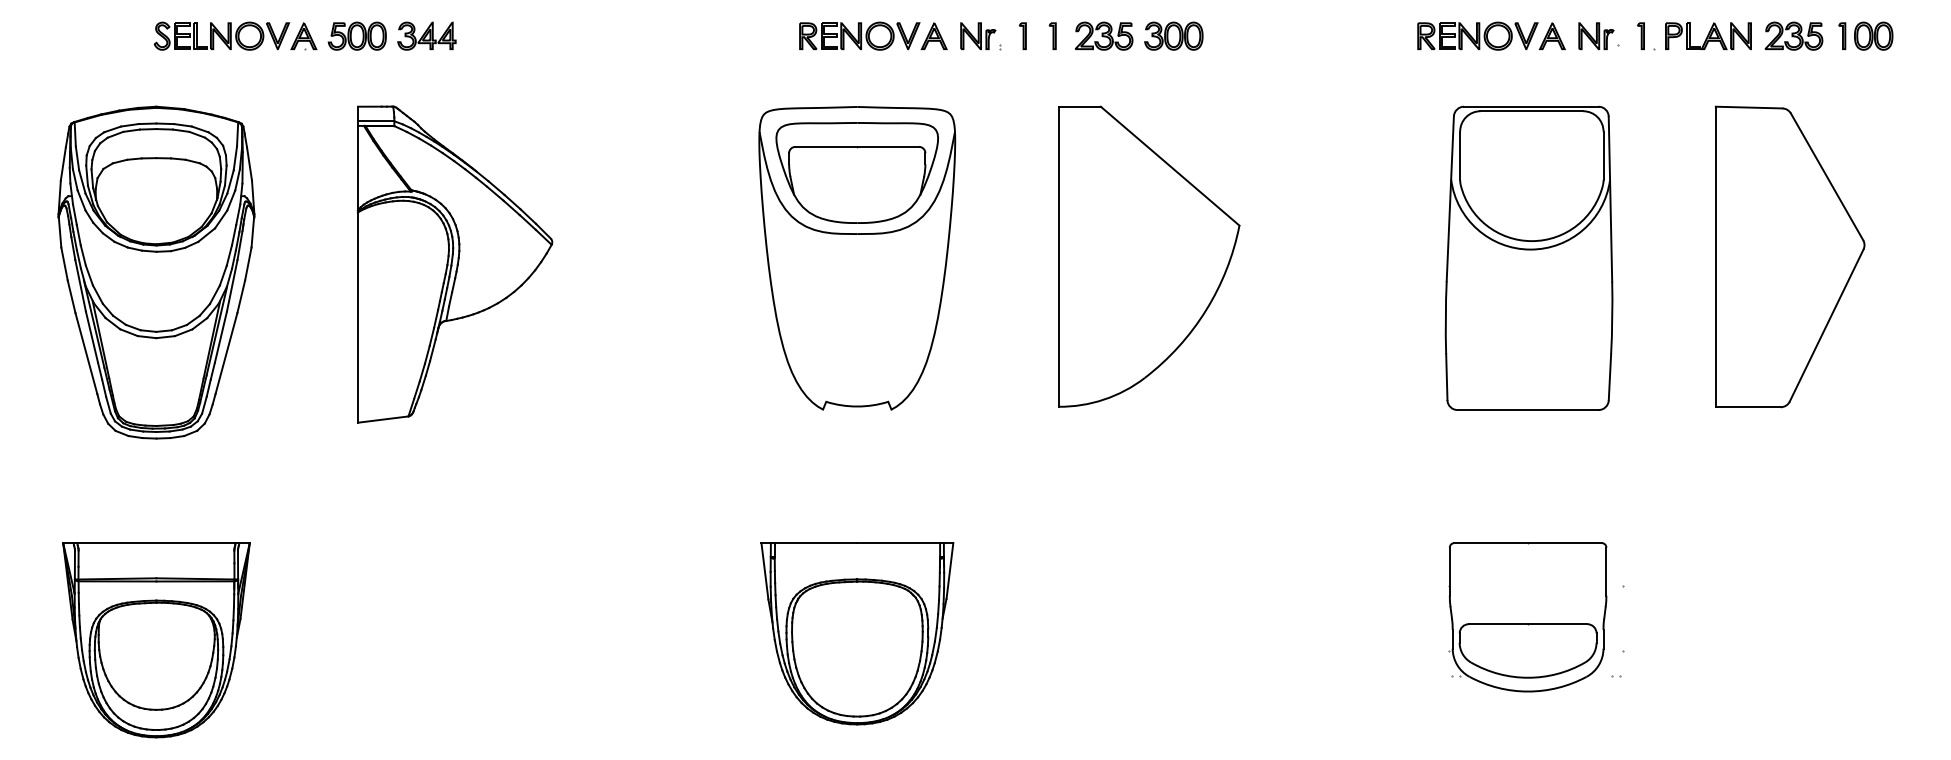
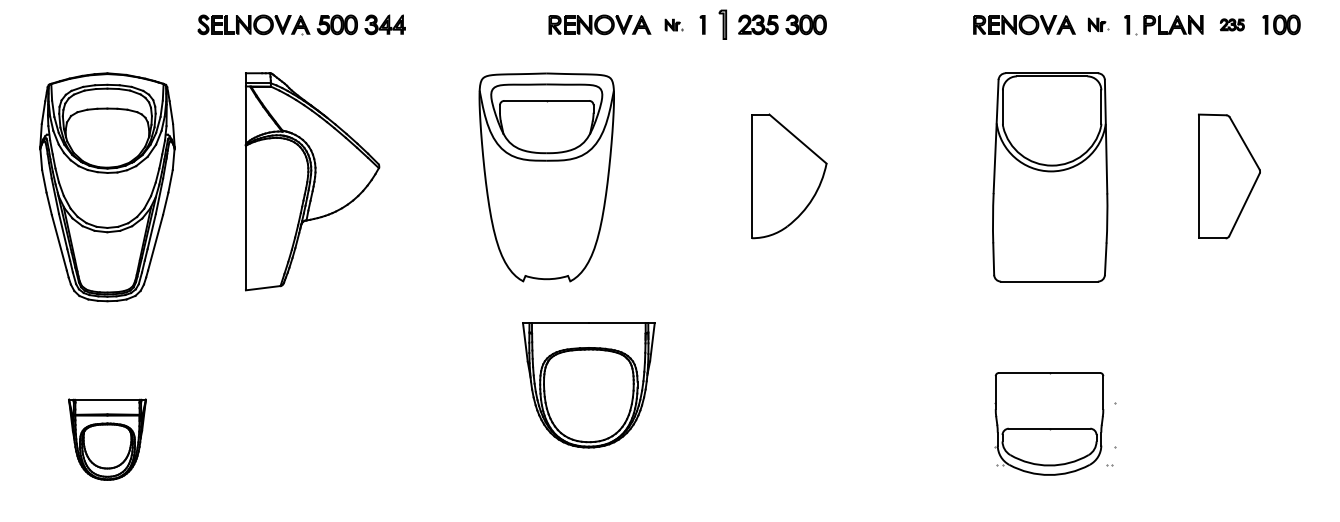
part: (305, 35) -> (301, 24), moved
part: (1053, 35) -> (723, 24), size x1.6
part: (1599, 35) -> (1098, 24), size x0.7
part: (1794, 35) -> (1232, 24), size x0.6
part: (980, 37) -> (673, 25), size x0.6
part: (1149, 256) -> (789, 176), size x0.6
part: (1790, 256) -> (1229, 176), size x0.6
part: (856, 258) -> (546, 177), moved
part: (856, 634) -> (588, 385), moved
part: (156, 639) -> (107, 439), size x0.6

